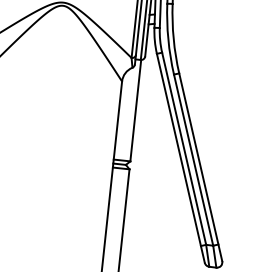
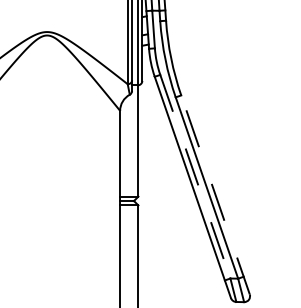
line: (184, 148) -> (195, 176), solid -> dashed
line: (200, 166) -> (215, 194), solid -> dashed

